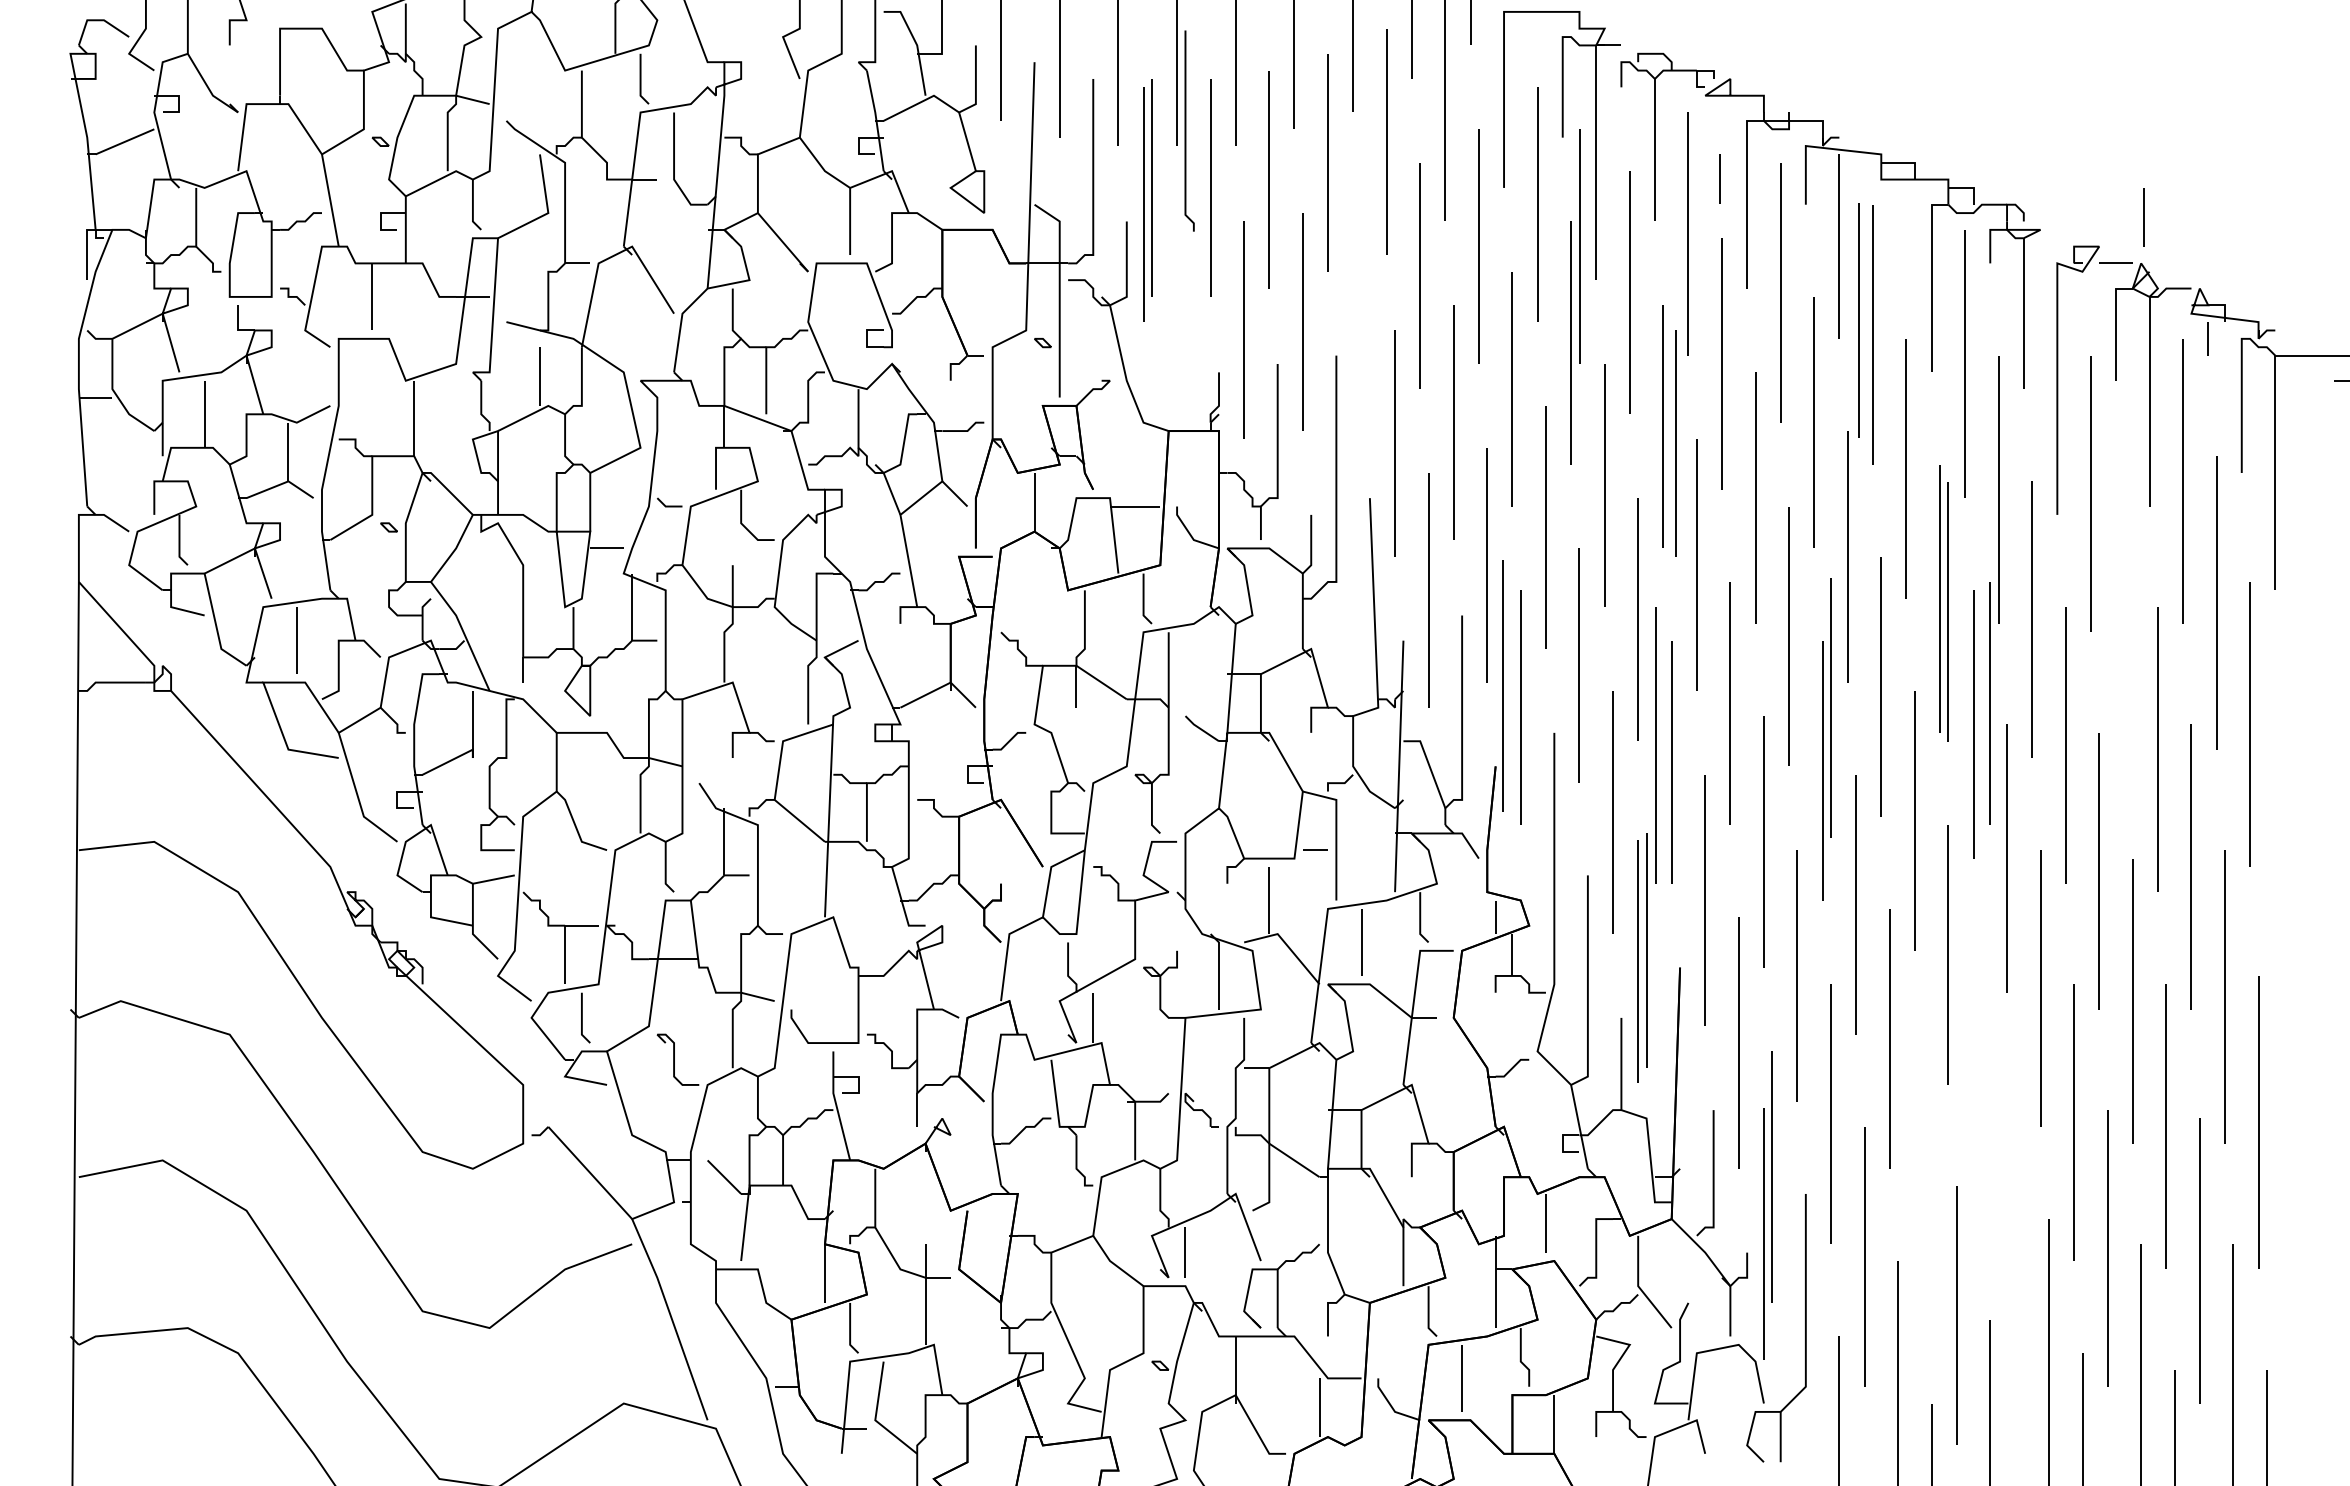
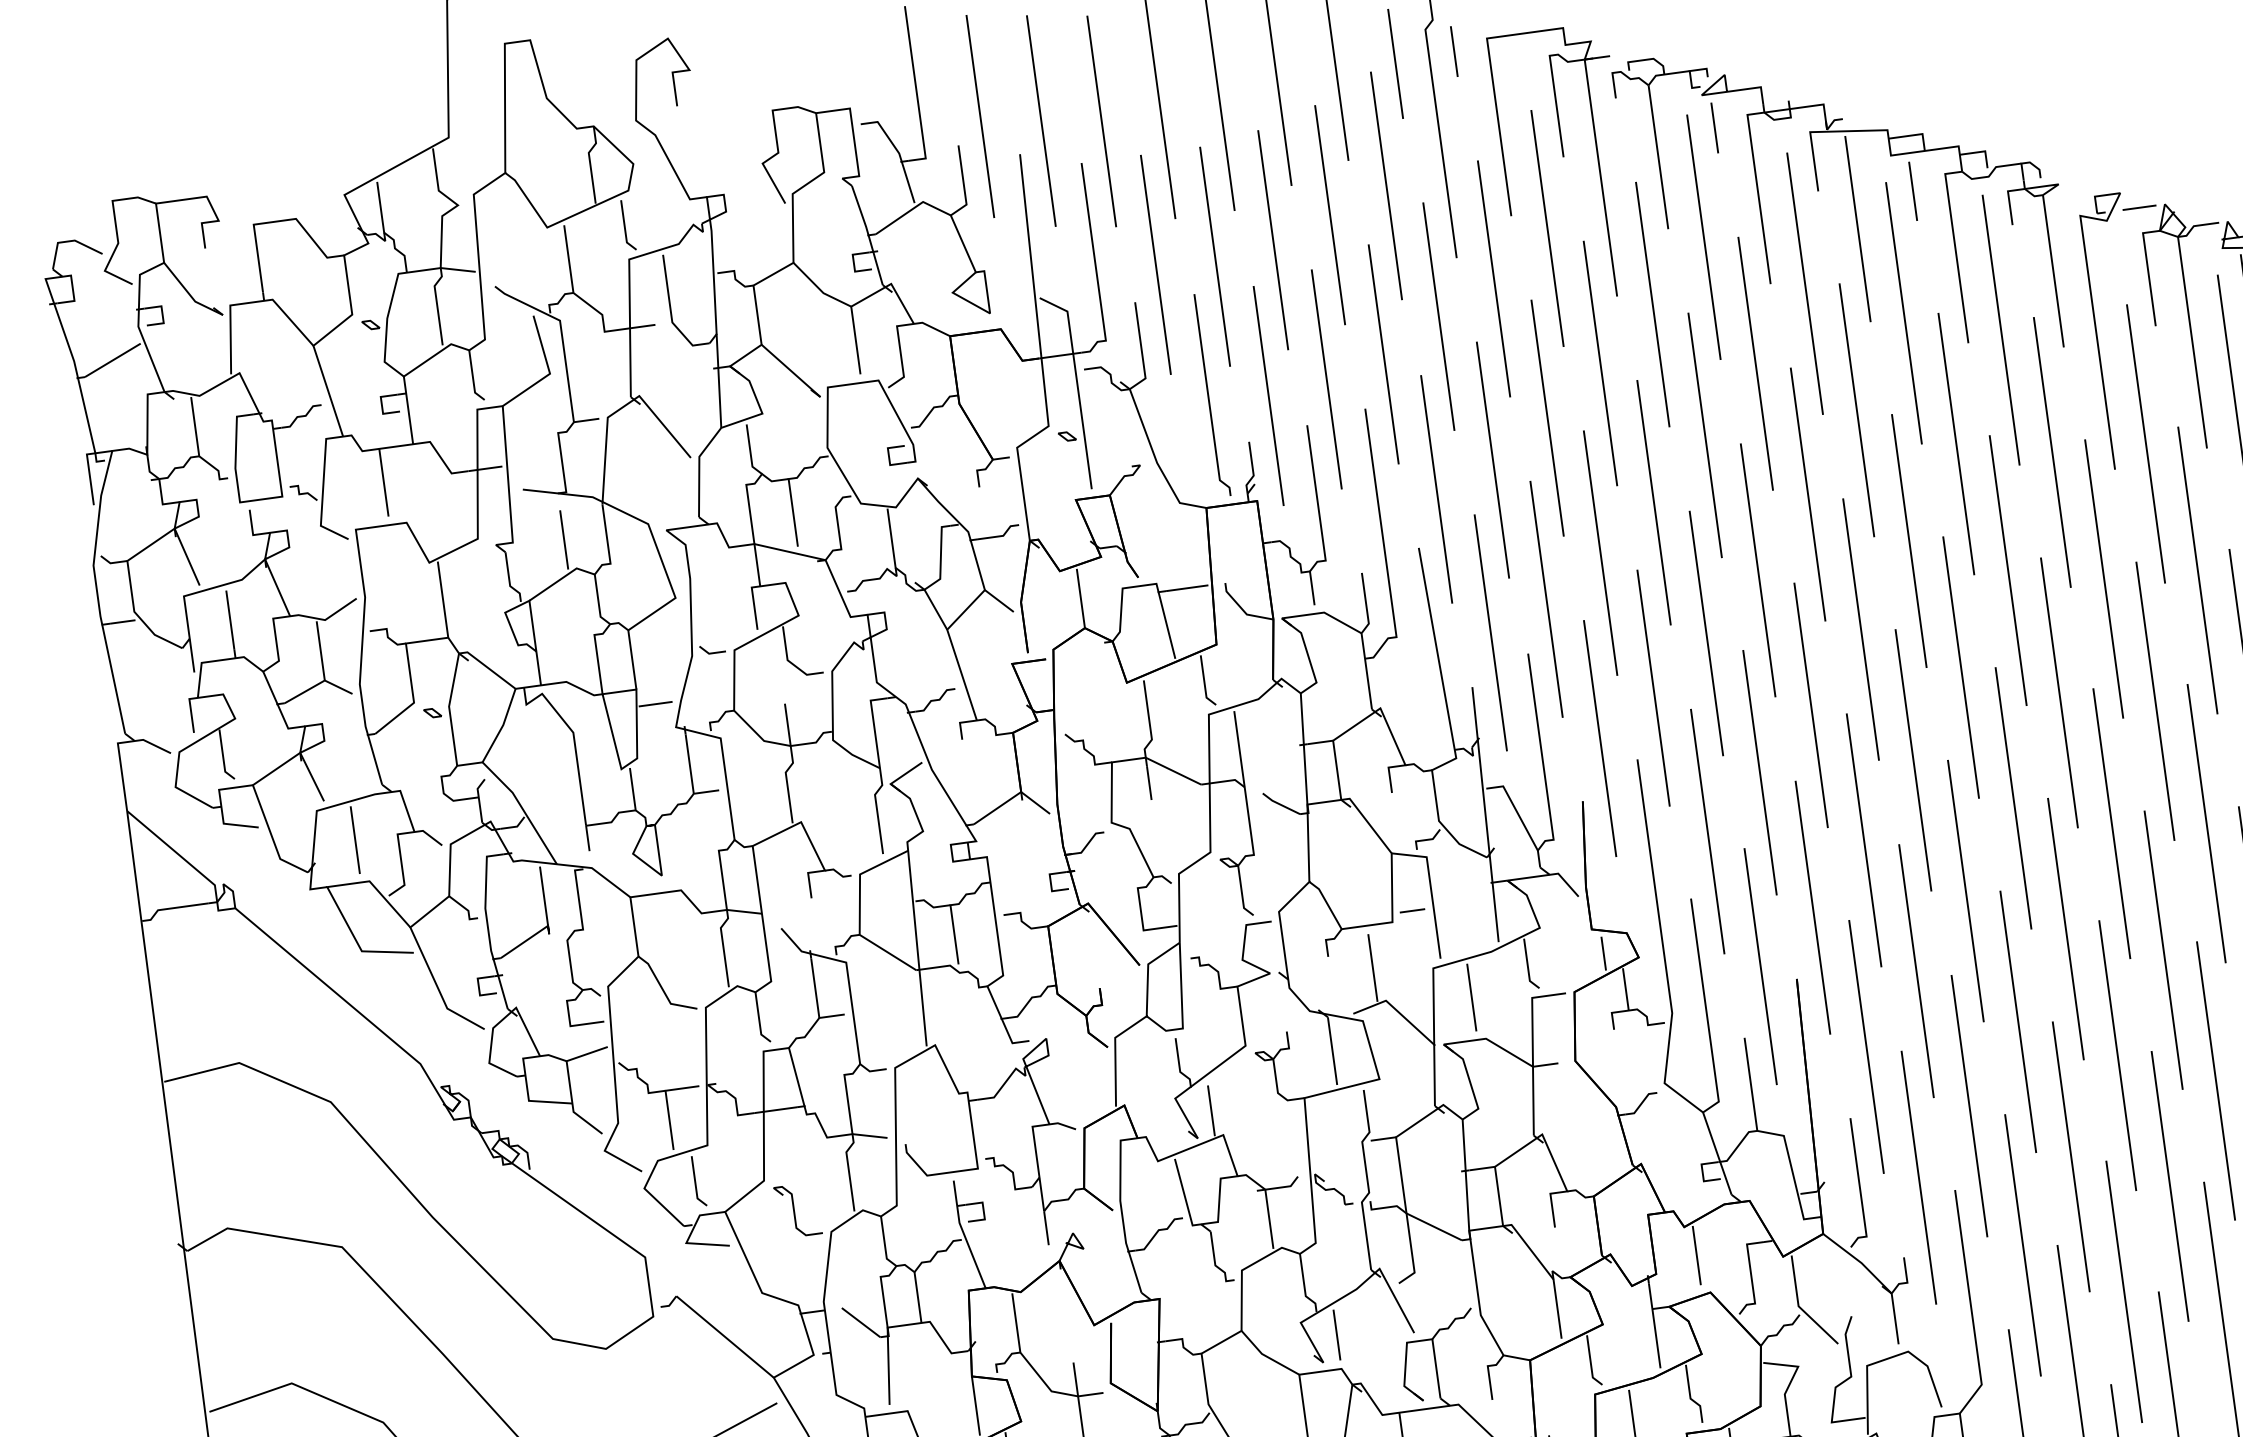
line: (1186, 130) -> (1209, 394), moved
line: (1719, 178) -> (1714, 127), moved
line: (1143, 204) -> (1149, 282), removed
line: (2143, 217) -> (1912, 191), moved
line: (1579, 246) -> (1595, 264), removed
line: (1361, 304) -> (1383, 353), added
line: (1858, 320) -> (1887, 301), removed
line: (1675, 443) -> (1719, 450), removed
line: (1947, 611) -> (2017, 582), removed
line: (2123, 623) -> (2196, 570), added
line: (1502, 685) -> (1578, 718), removed
line: (1989, 703) -> (2072, 669), removed
line: (1830, 707) -> (1912, 695), removed
line: (1655, 745) -> (1741, 758), removed
line: (1637, 961) -> (1753, 978), removed
line: (1981, 1084) -> (2117, 1055), added
line: (1922, 1176) -> (2070, 1156), added
line: (2014, 1218) -> (2169, 1185), added
line: (1763, 1233) -> (1917, 1235), removed

